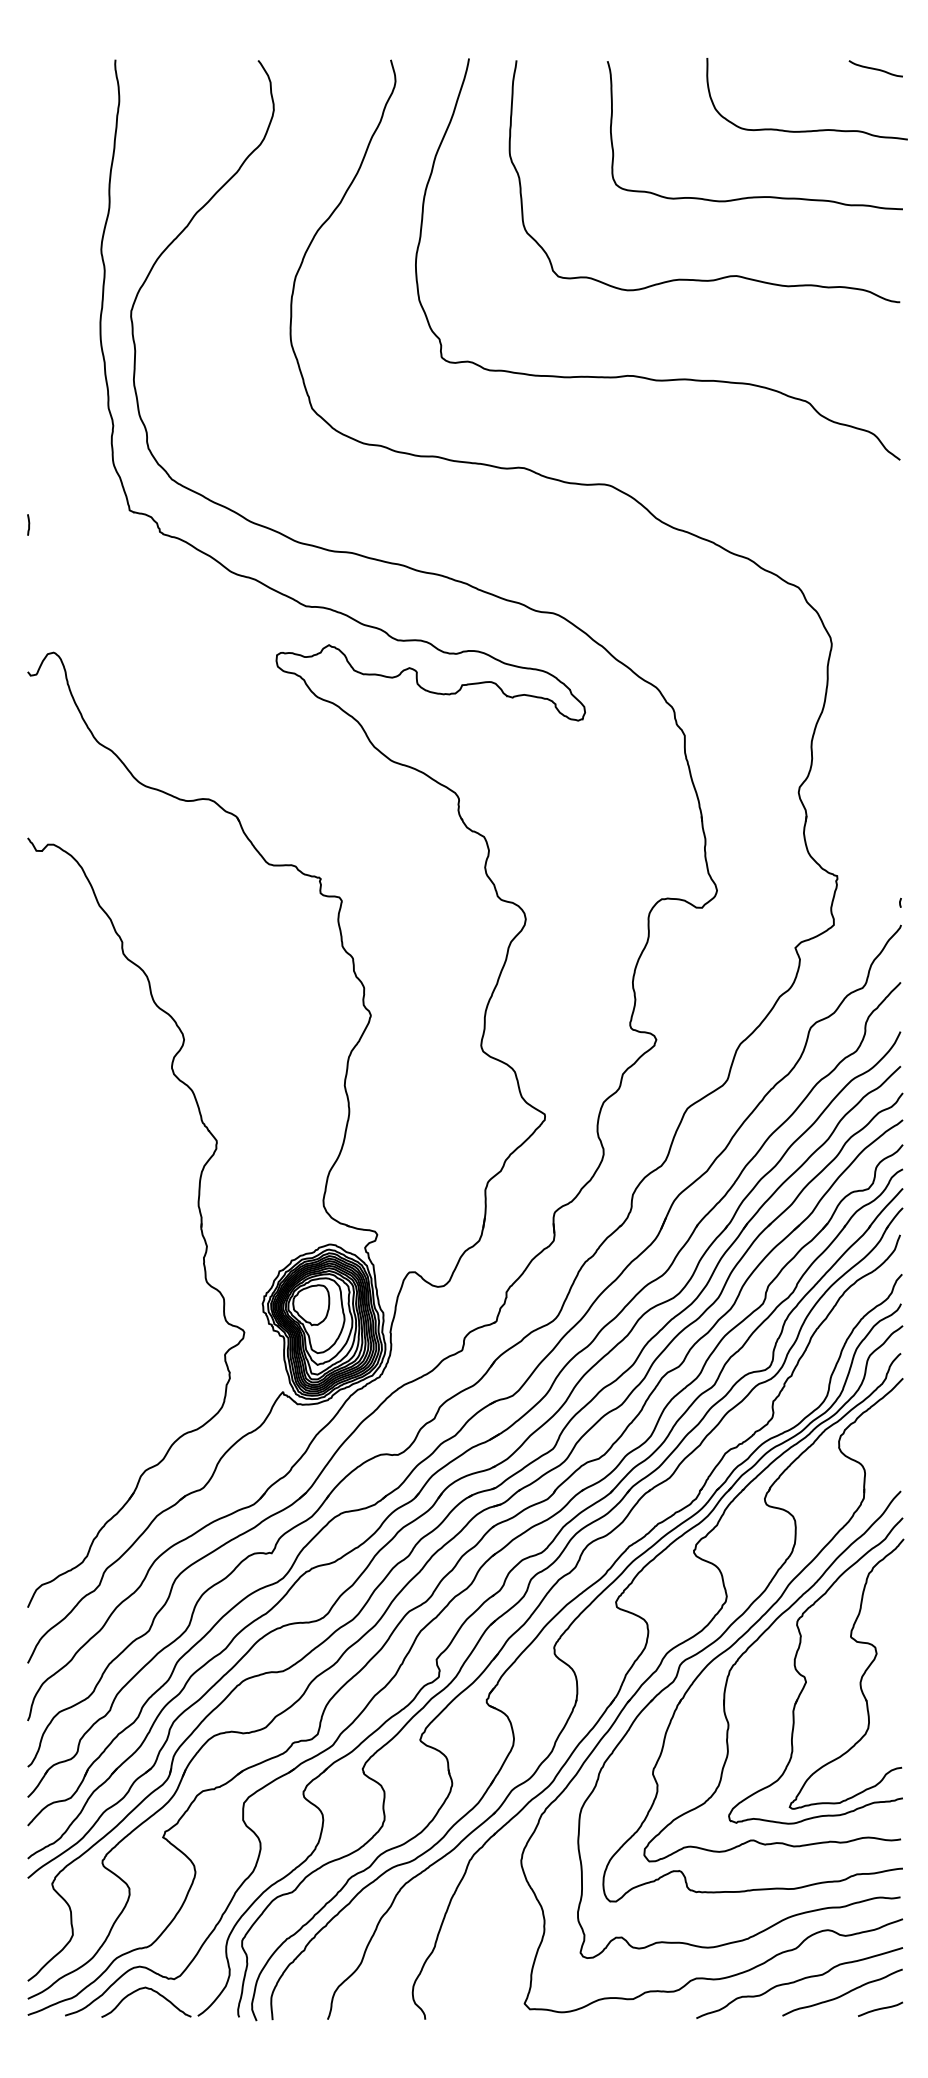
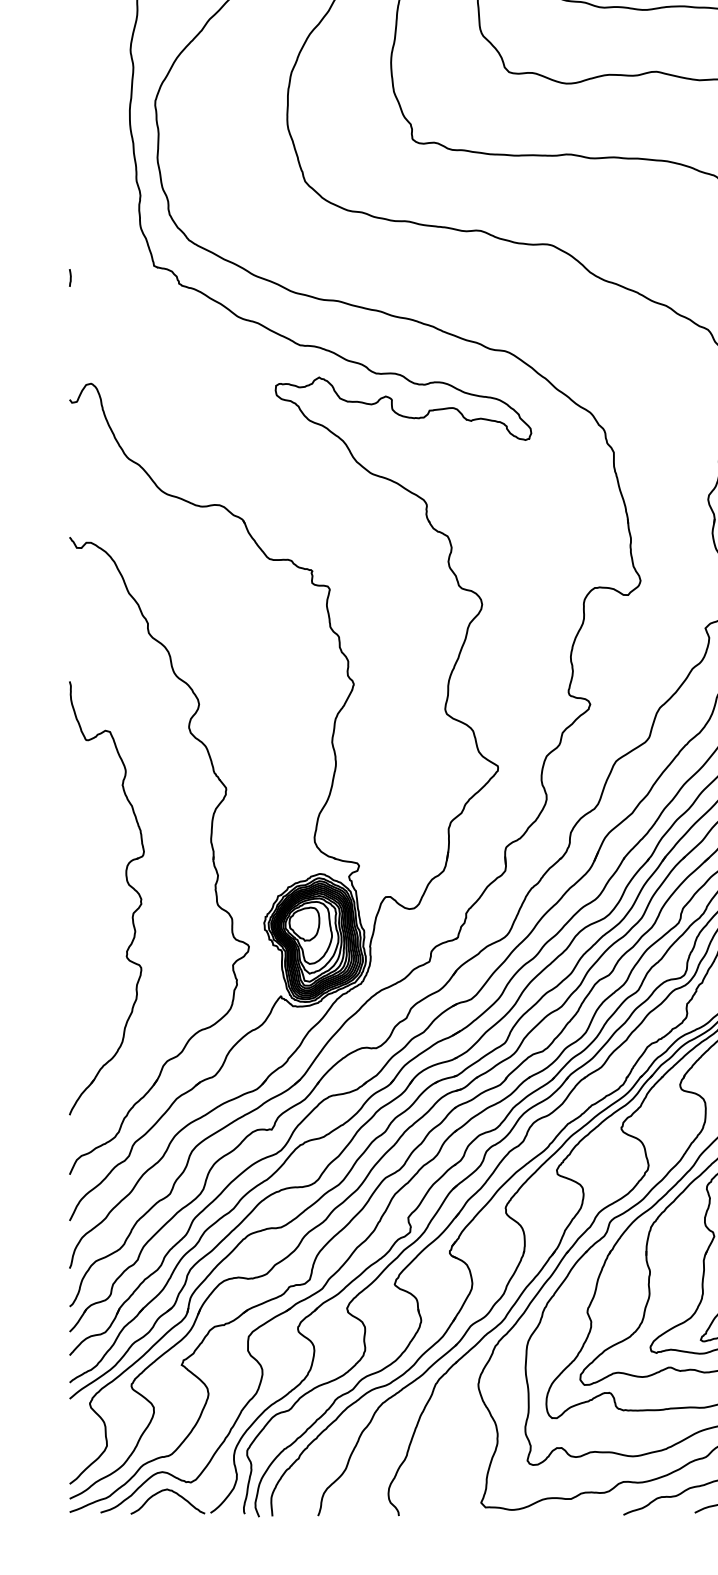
part: (98, 1258) -> (128, 885), added

